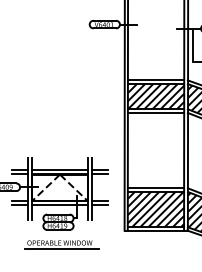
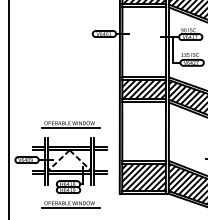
part: (61, 141) -> (70, 124), added

